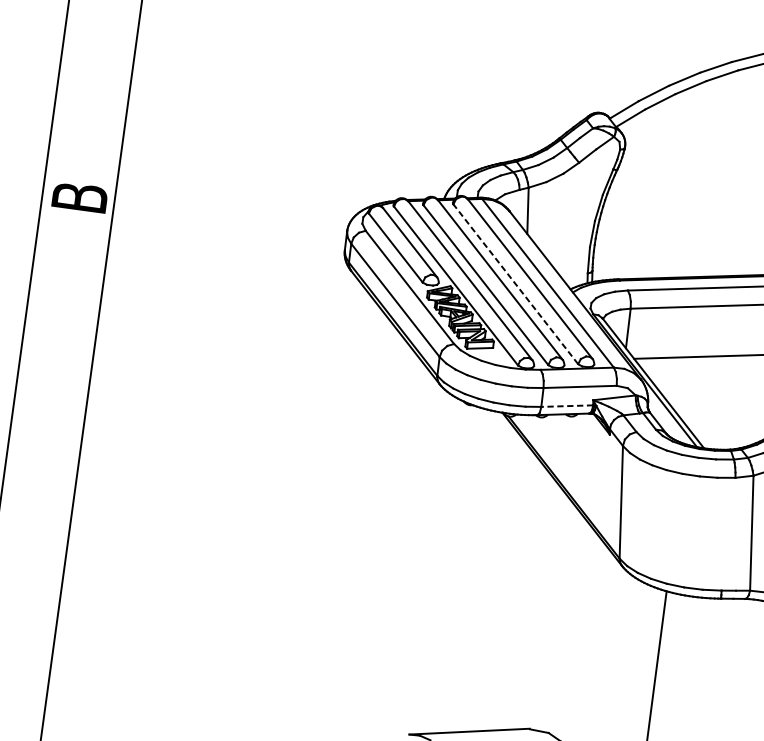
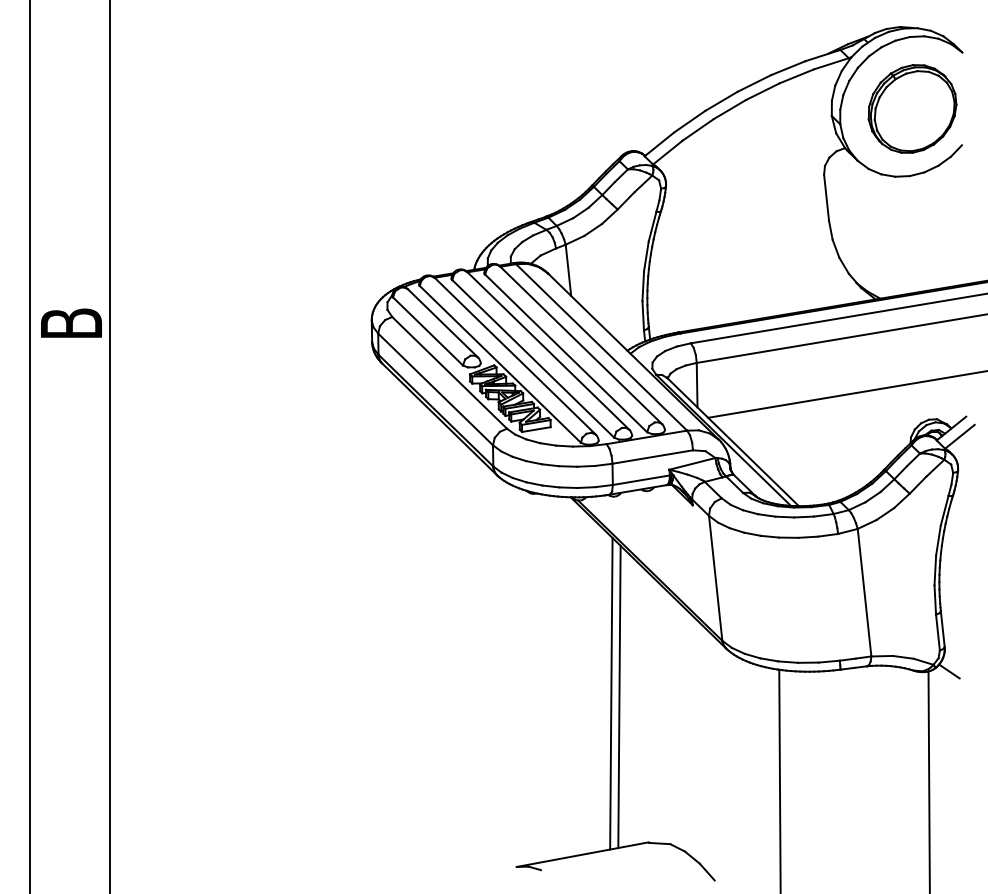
line: (515, 284) -> (565, 353), dashed -> solid
line: (567, 406) -> (641, 480), dashed -> solid
line: (514, 591) -> (611, 693), added
line: (521, 595) -> (619, 696), added

